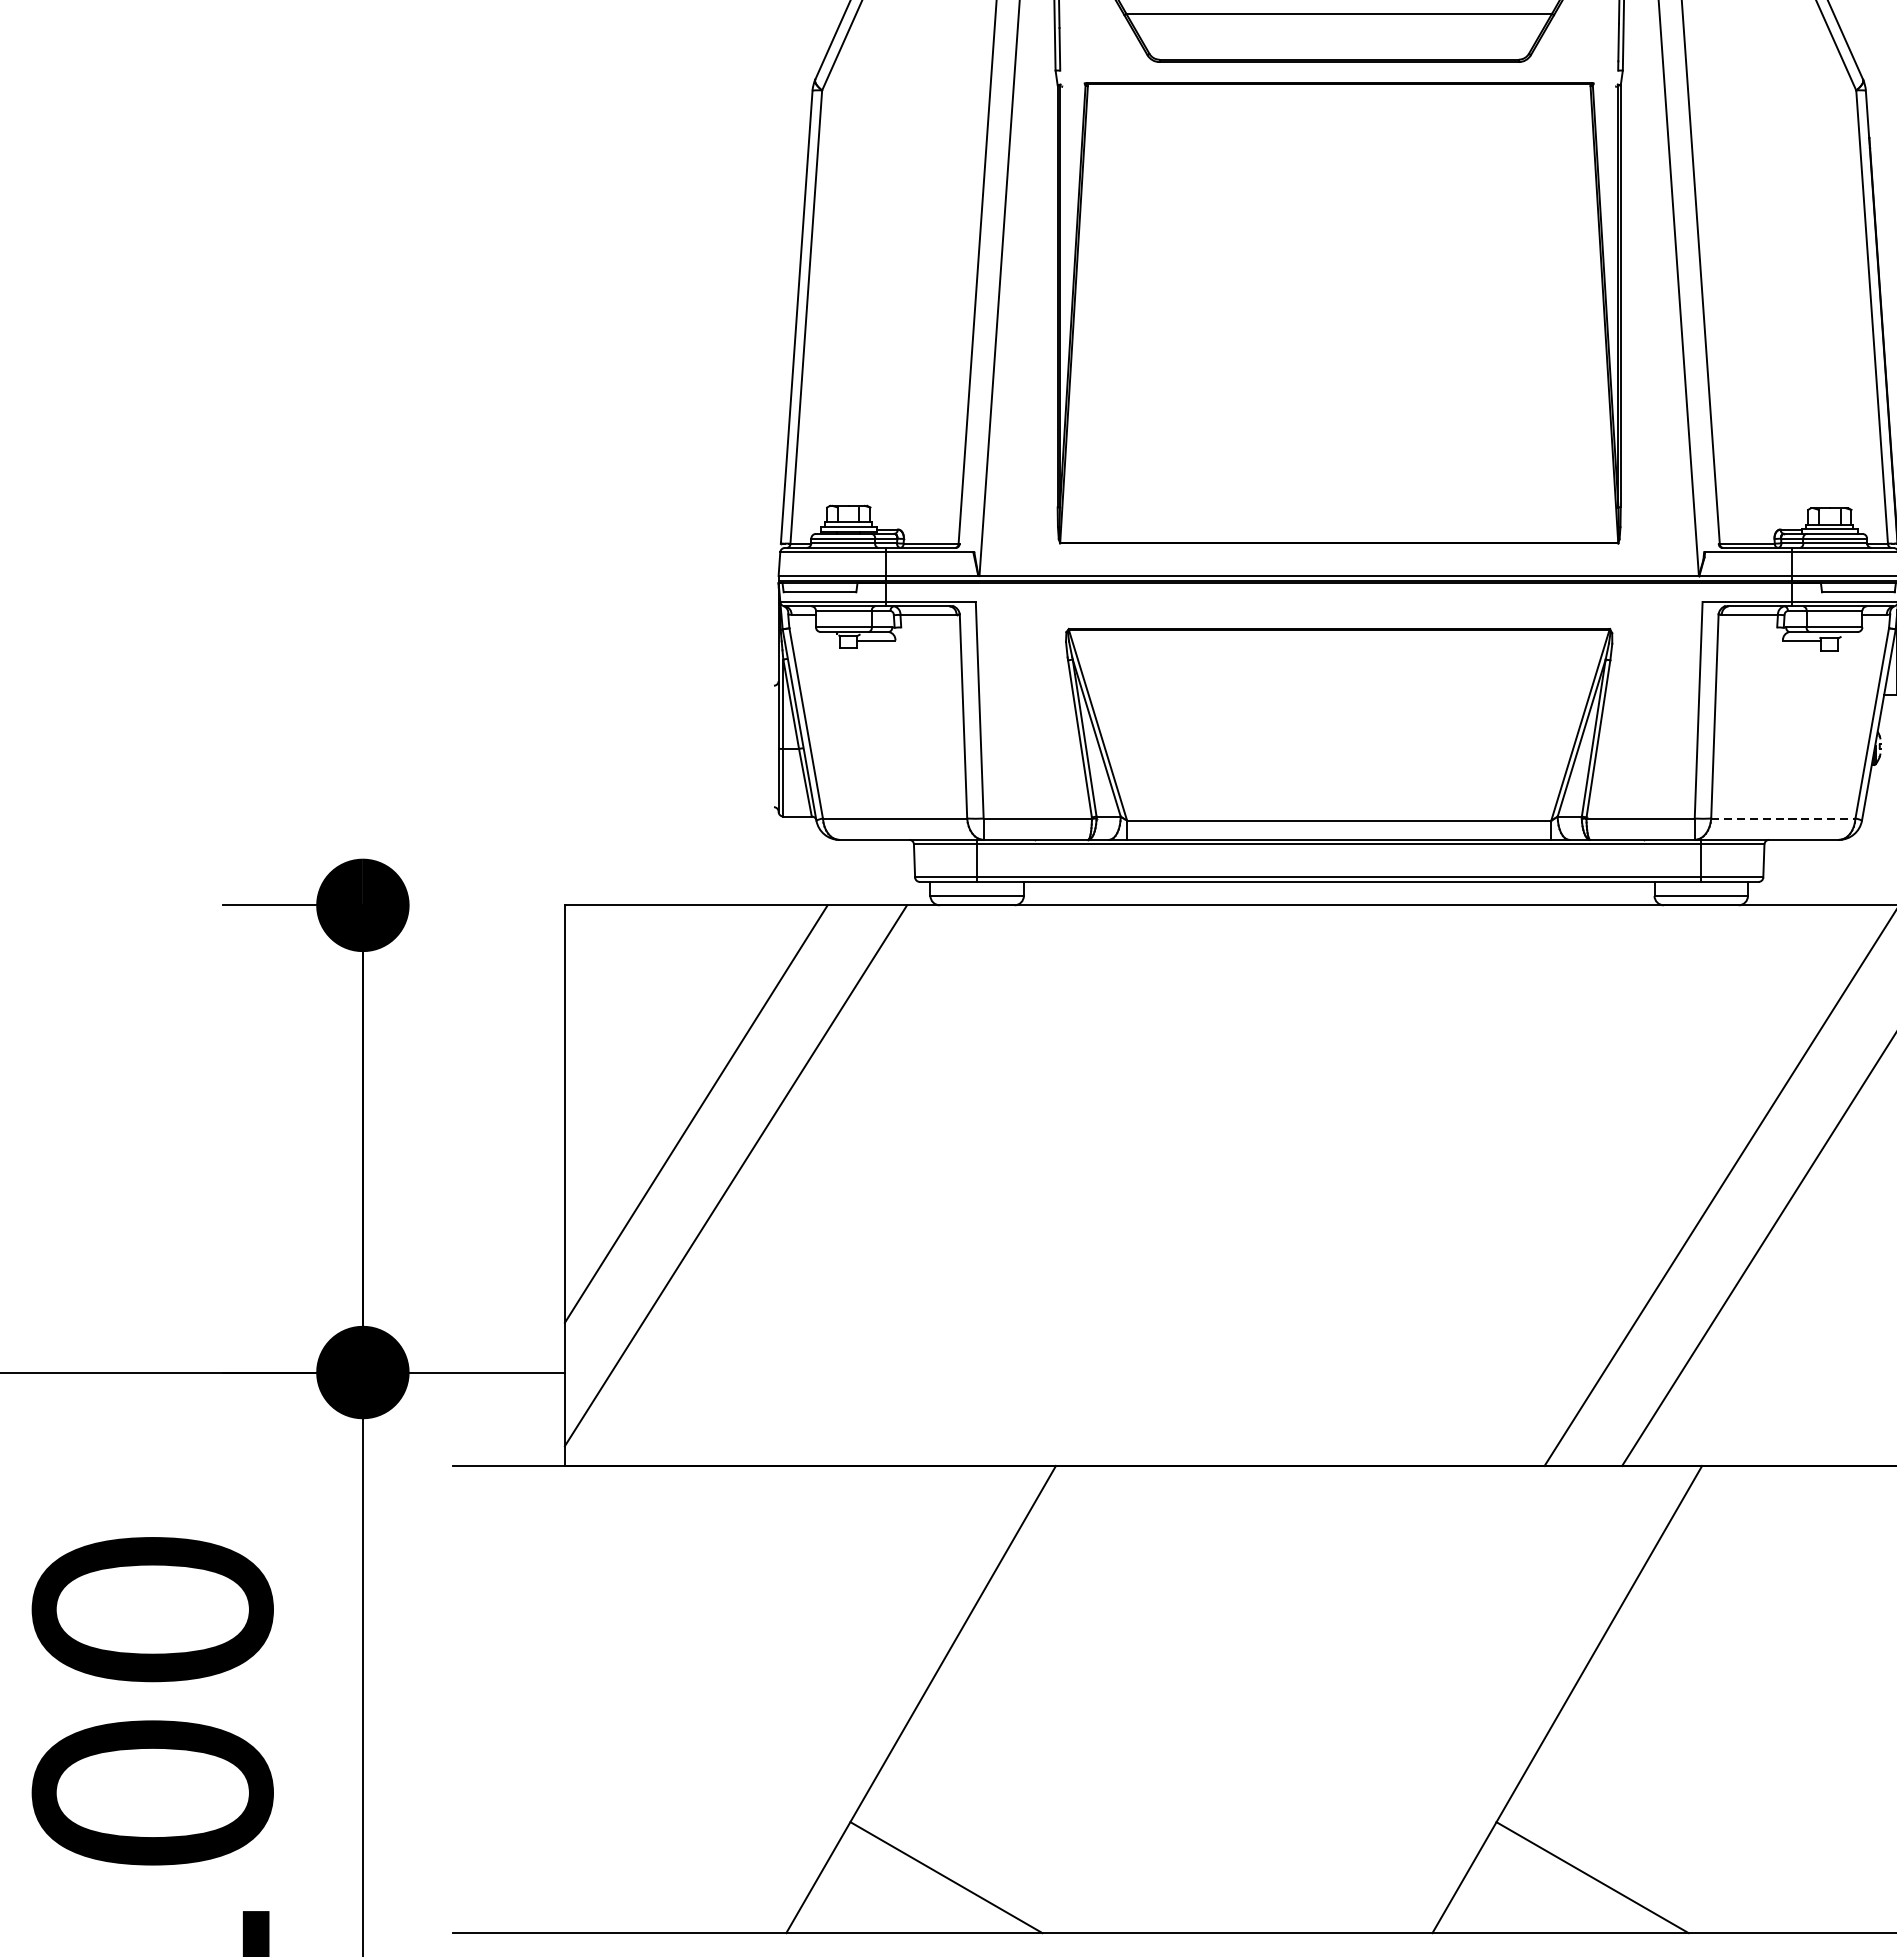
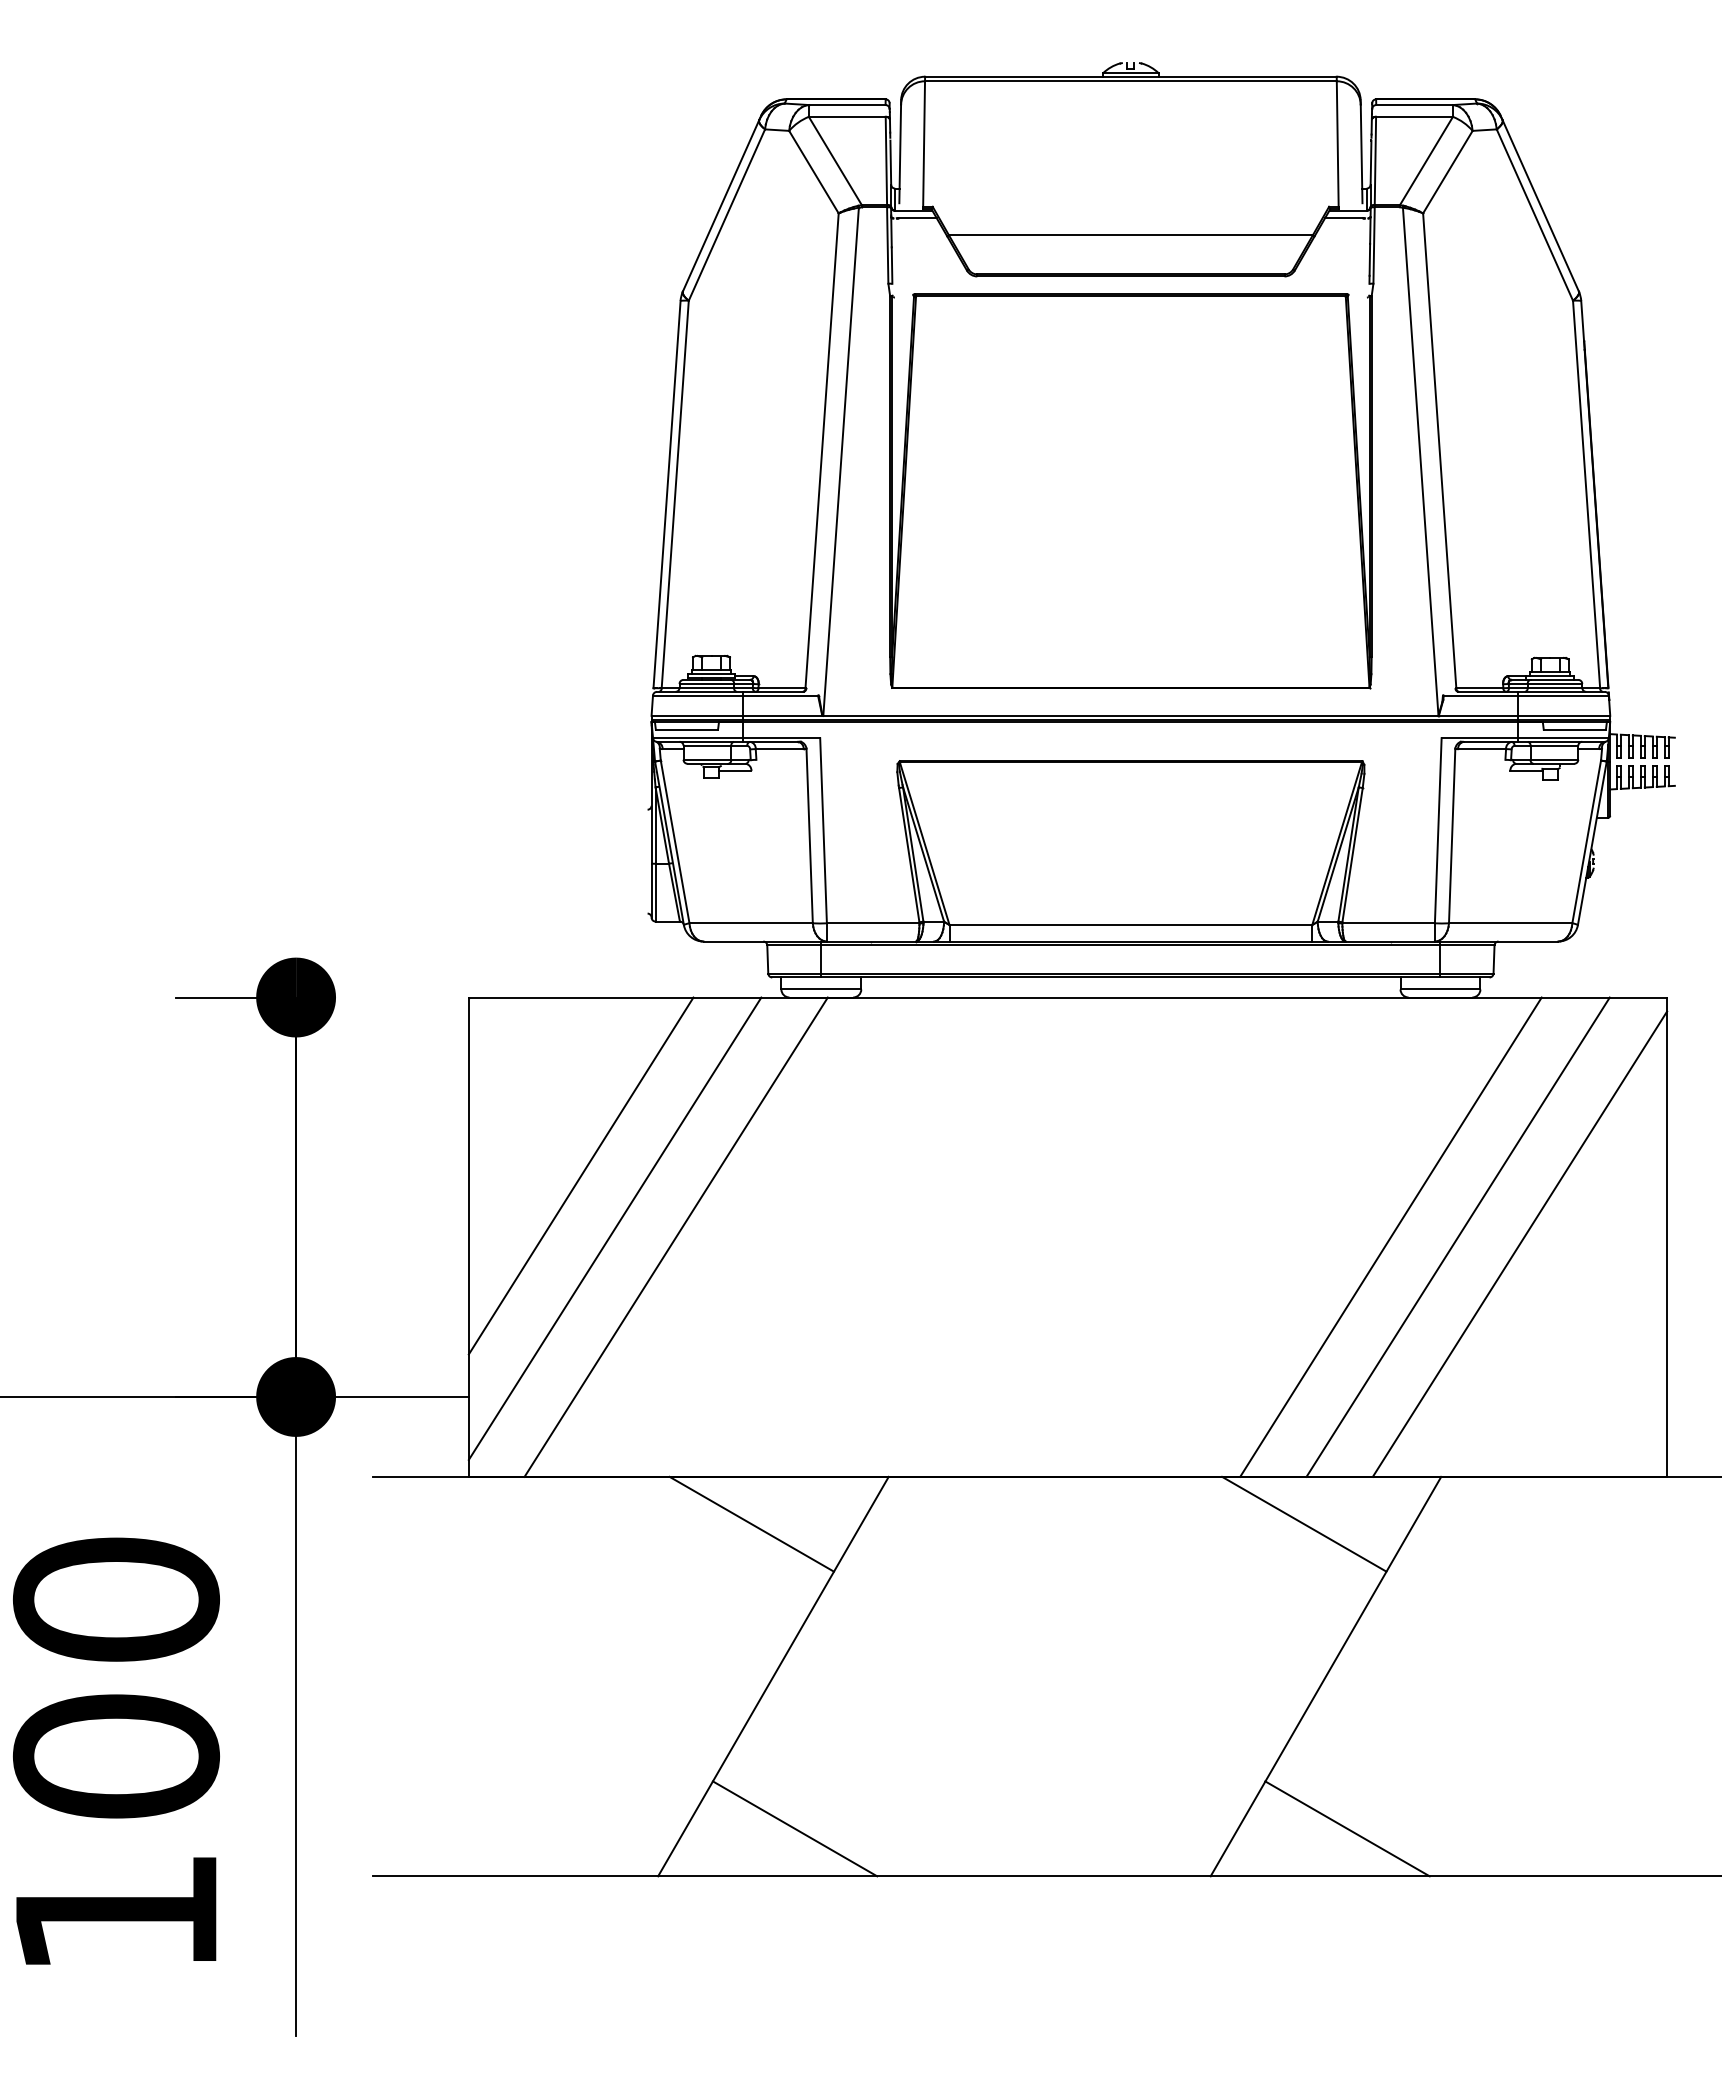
line: (1783, 818) -> (1510, 923), dashed -> solid
line: (806, 1184) -> (675, 1236), added
line: (1642, 1184) -> (1390, 1236), added
line: (895, 1520) -> (751, 1523), added
line: (1542, 1520) -> (1304, 1523), added

